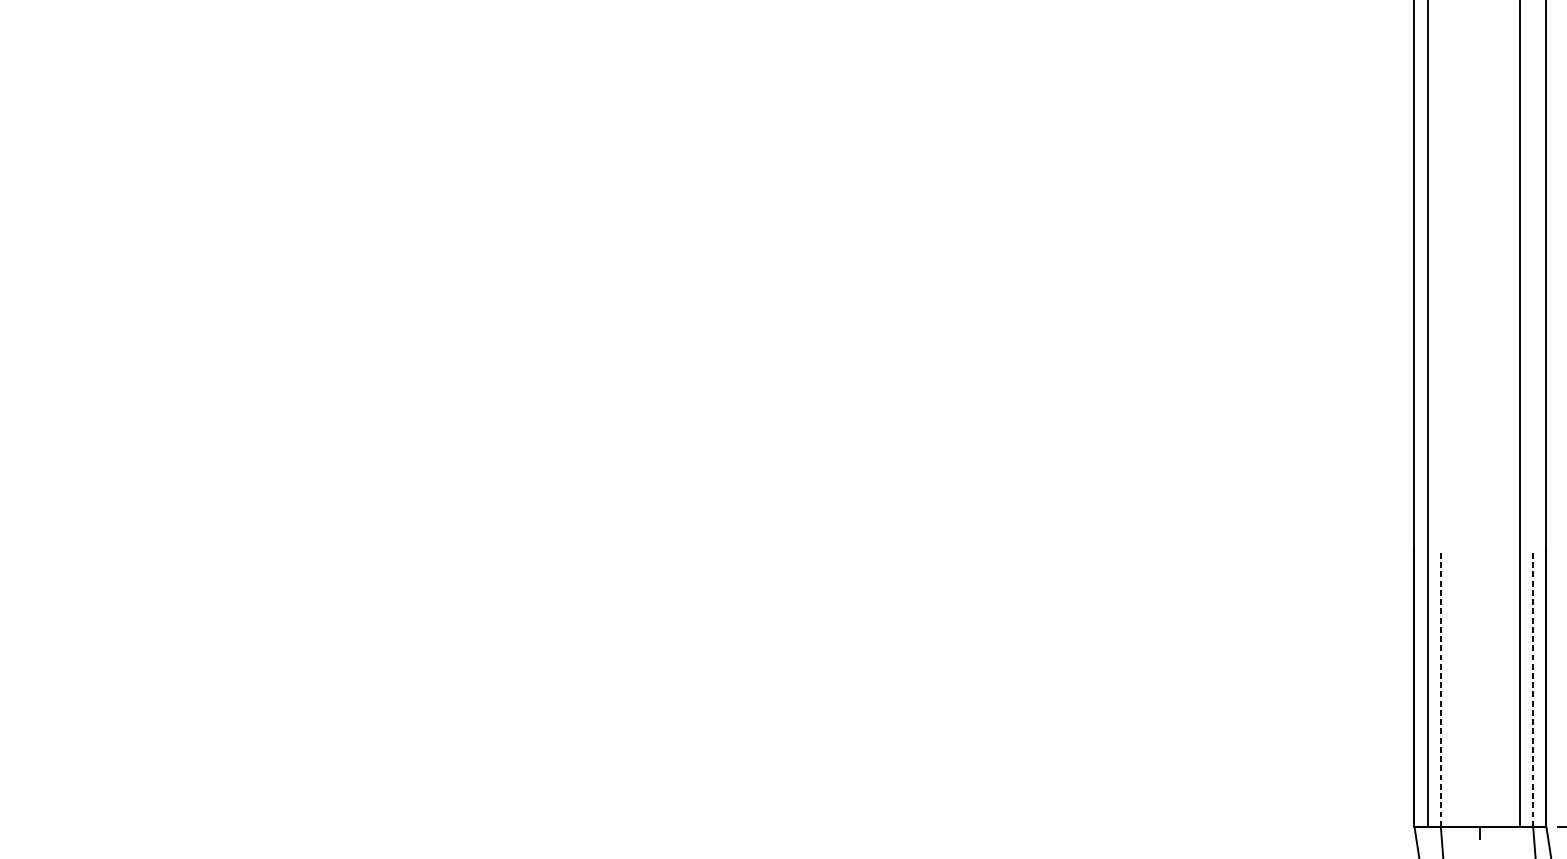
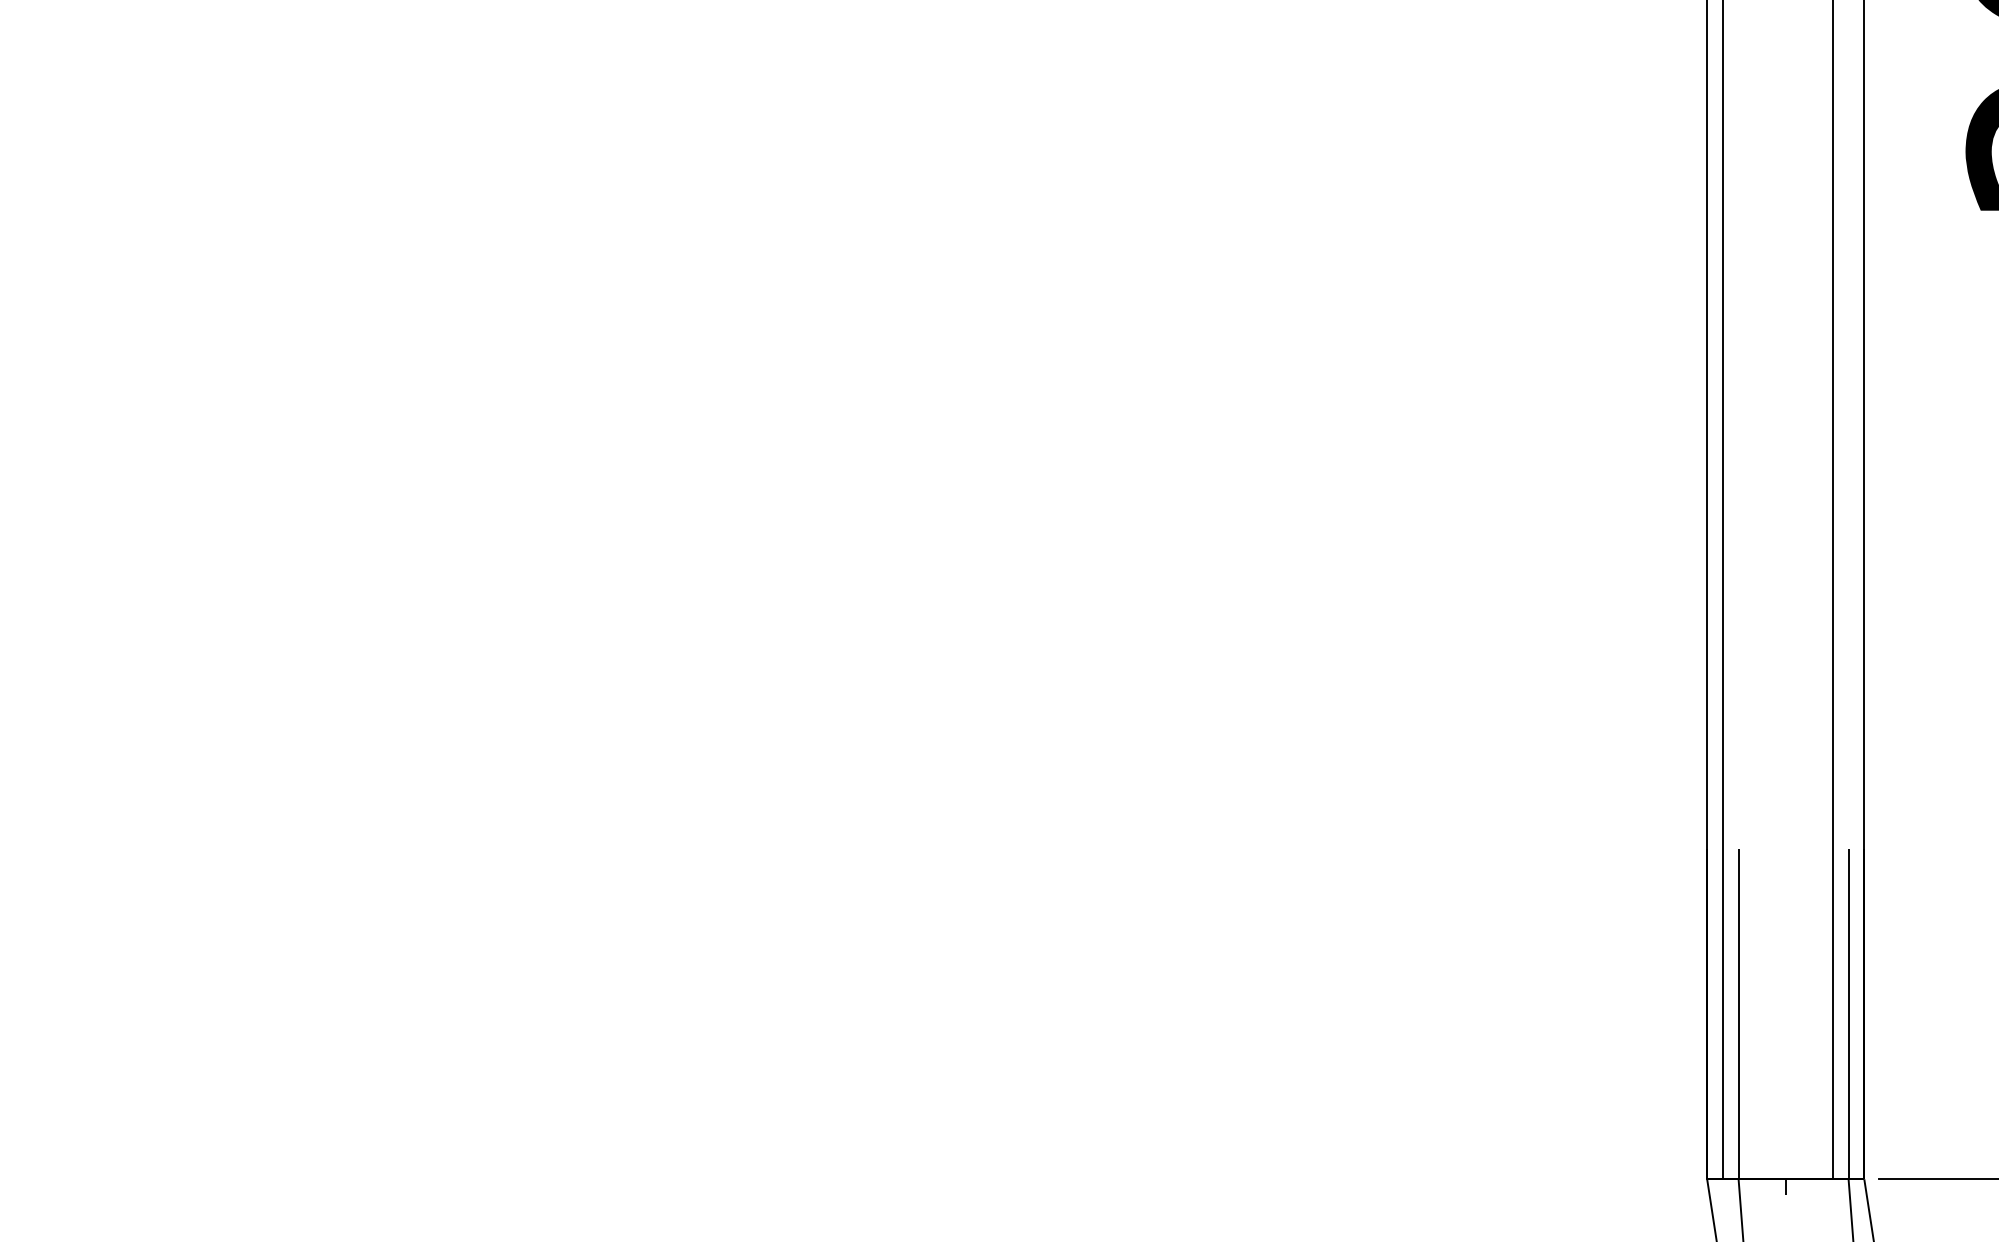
line: (1440, 688) -> (1738, 1014), dashed -> solid
line: (1533, 688) -> (1848, 1014), dashed -> solid

